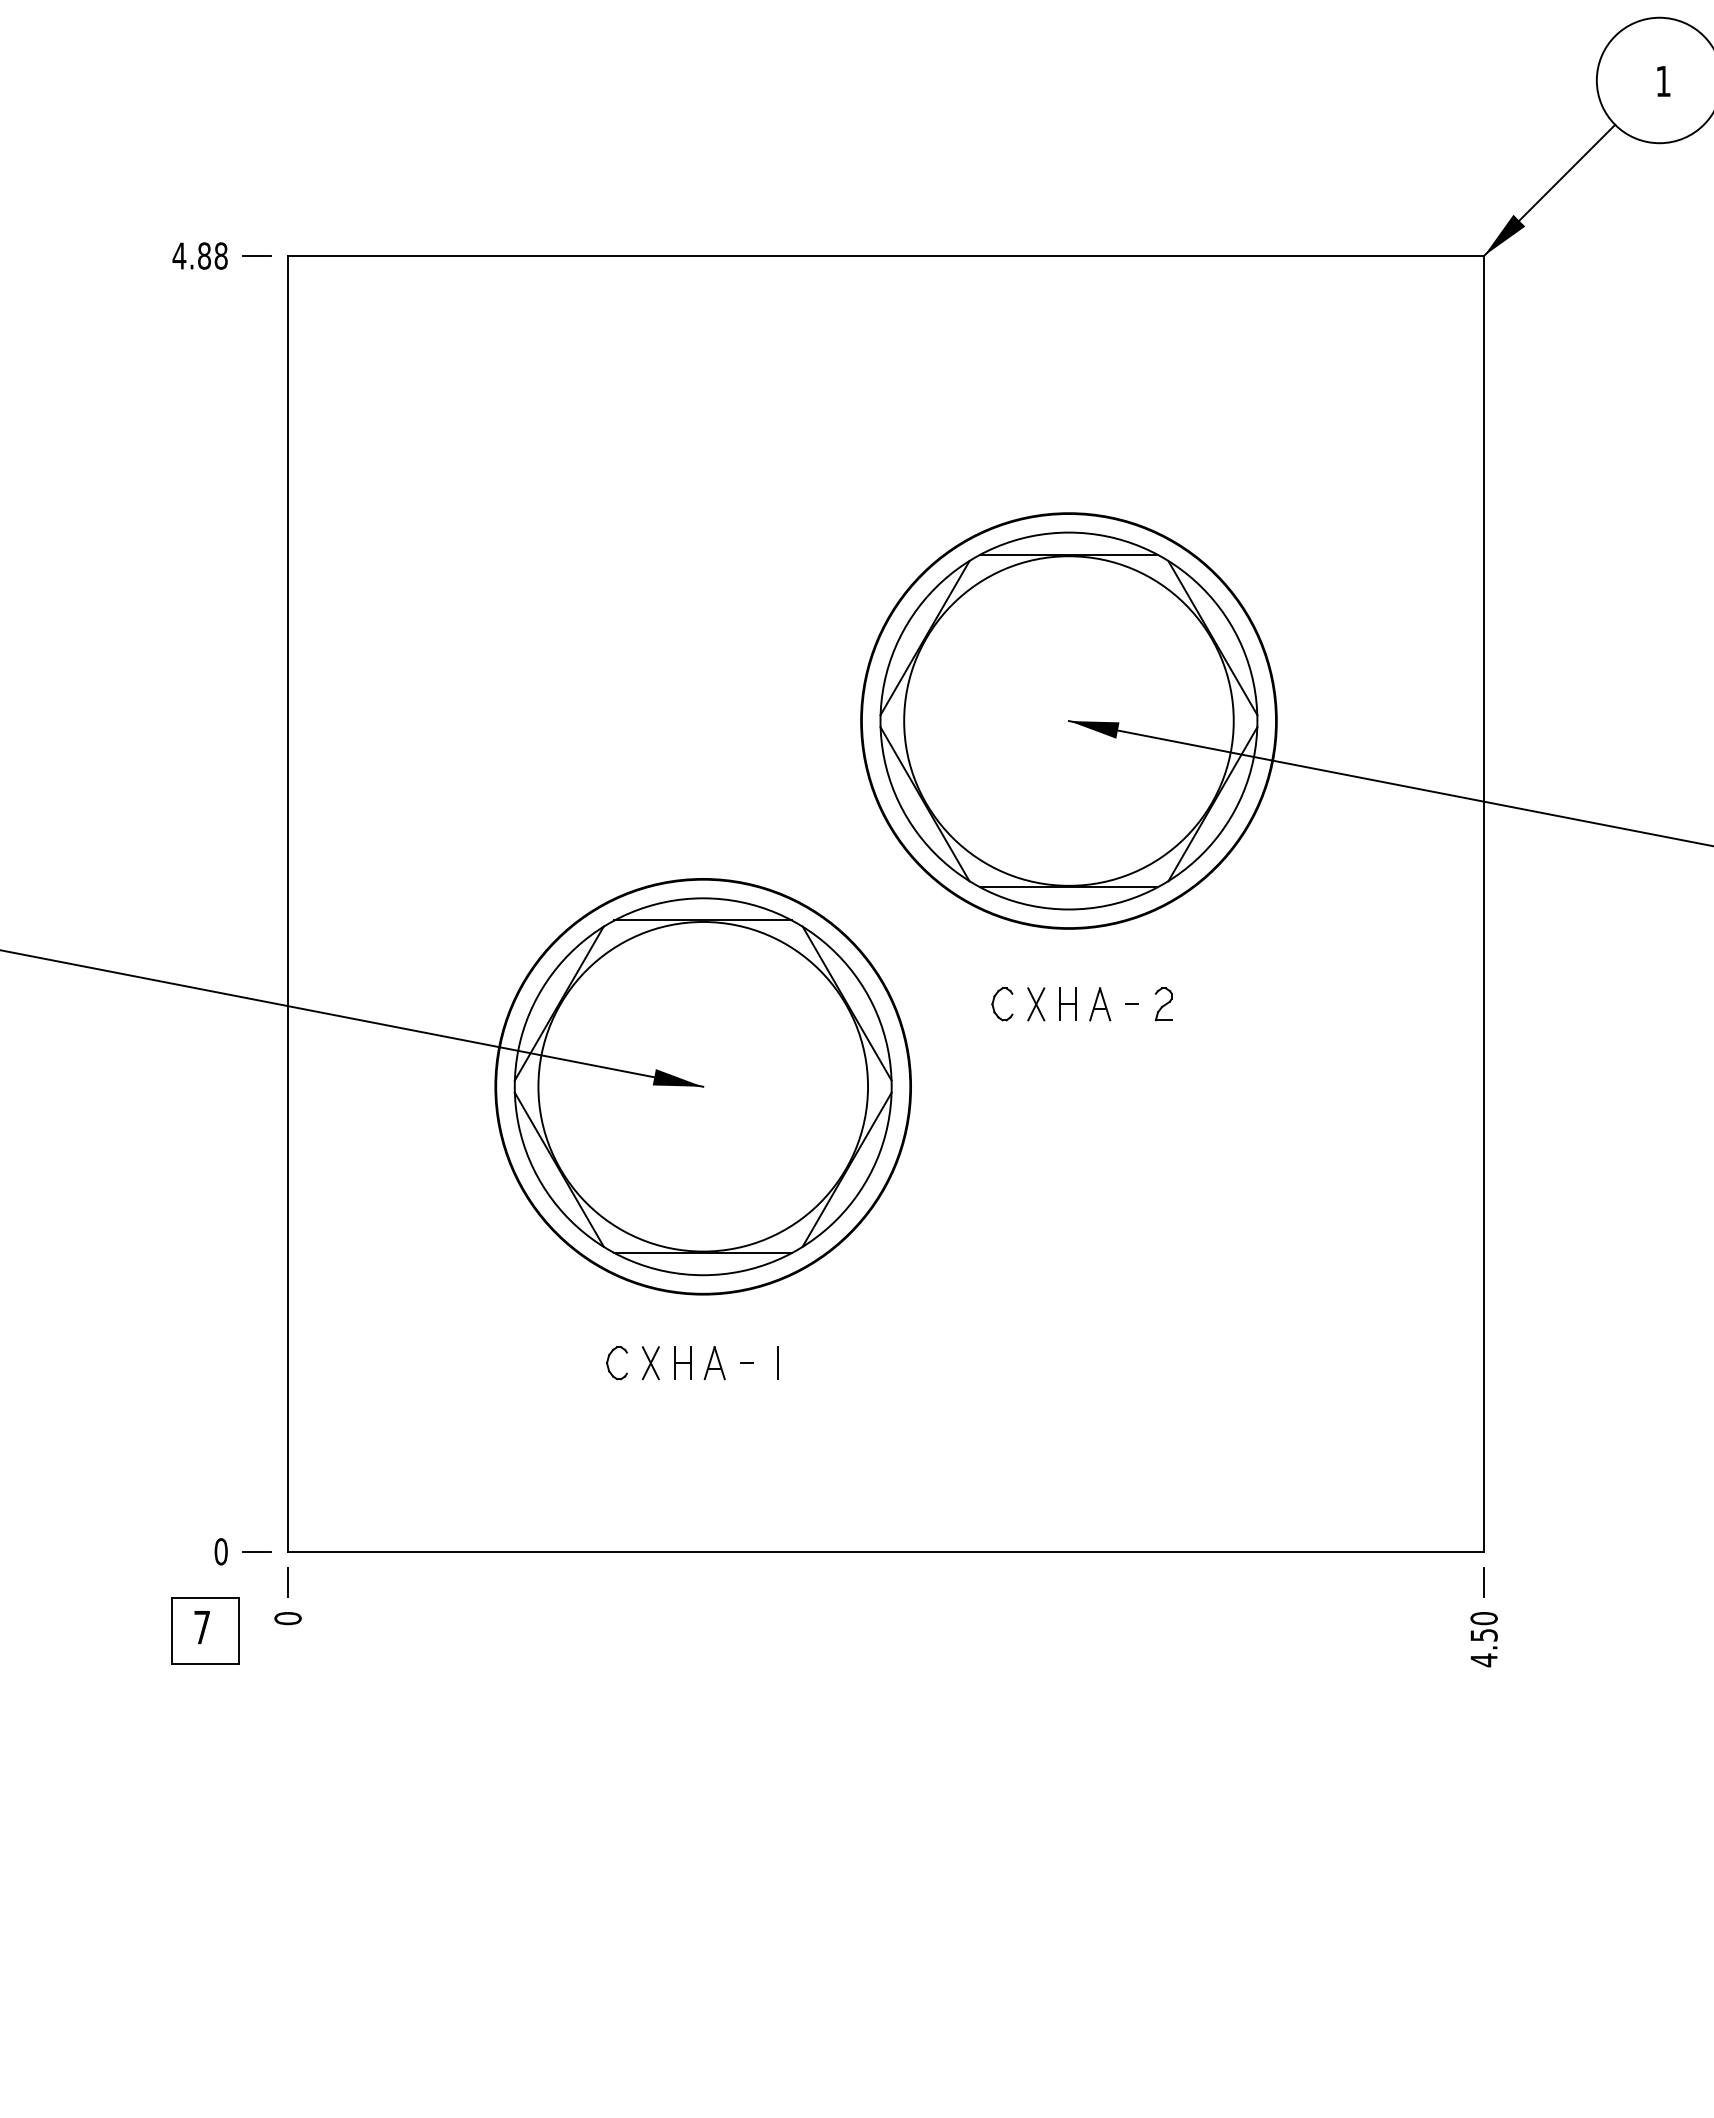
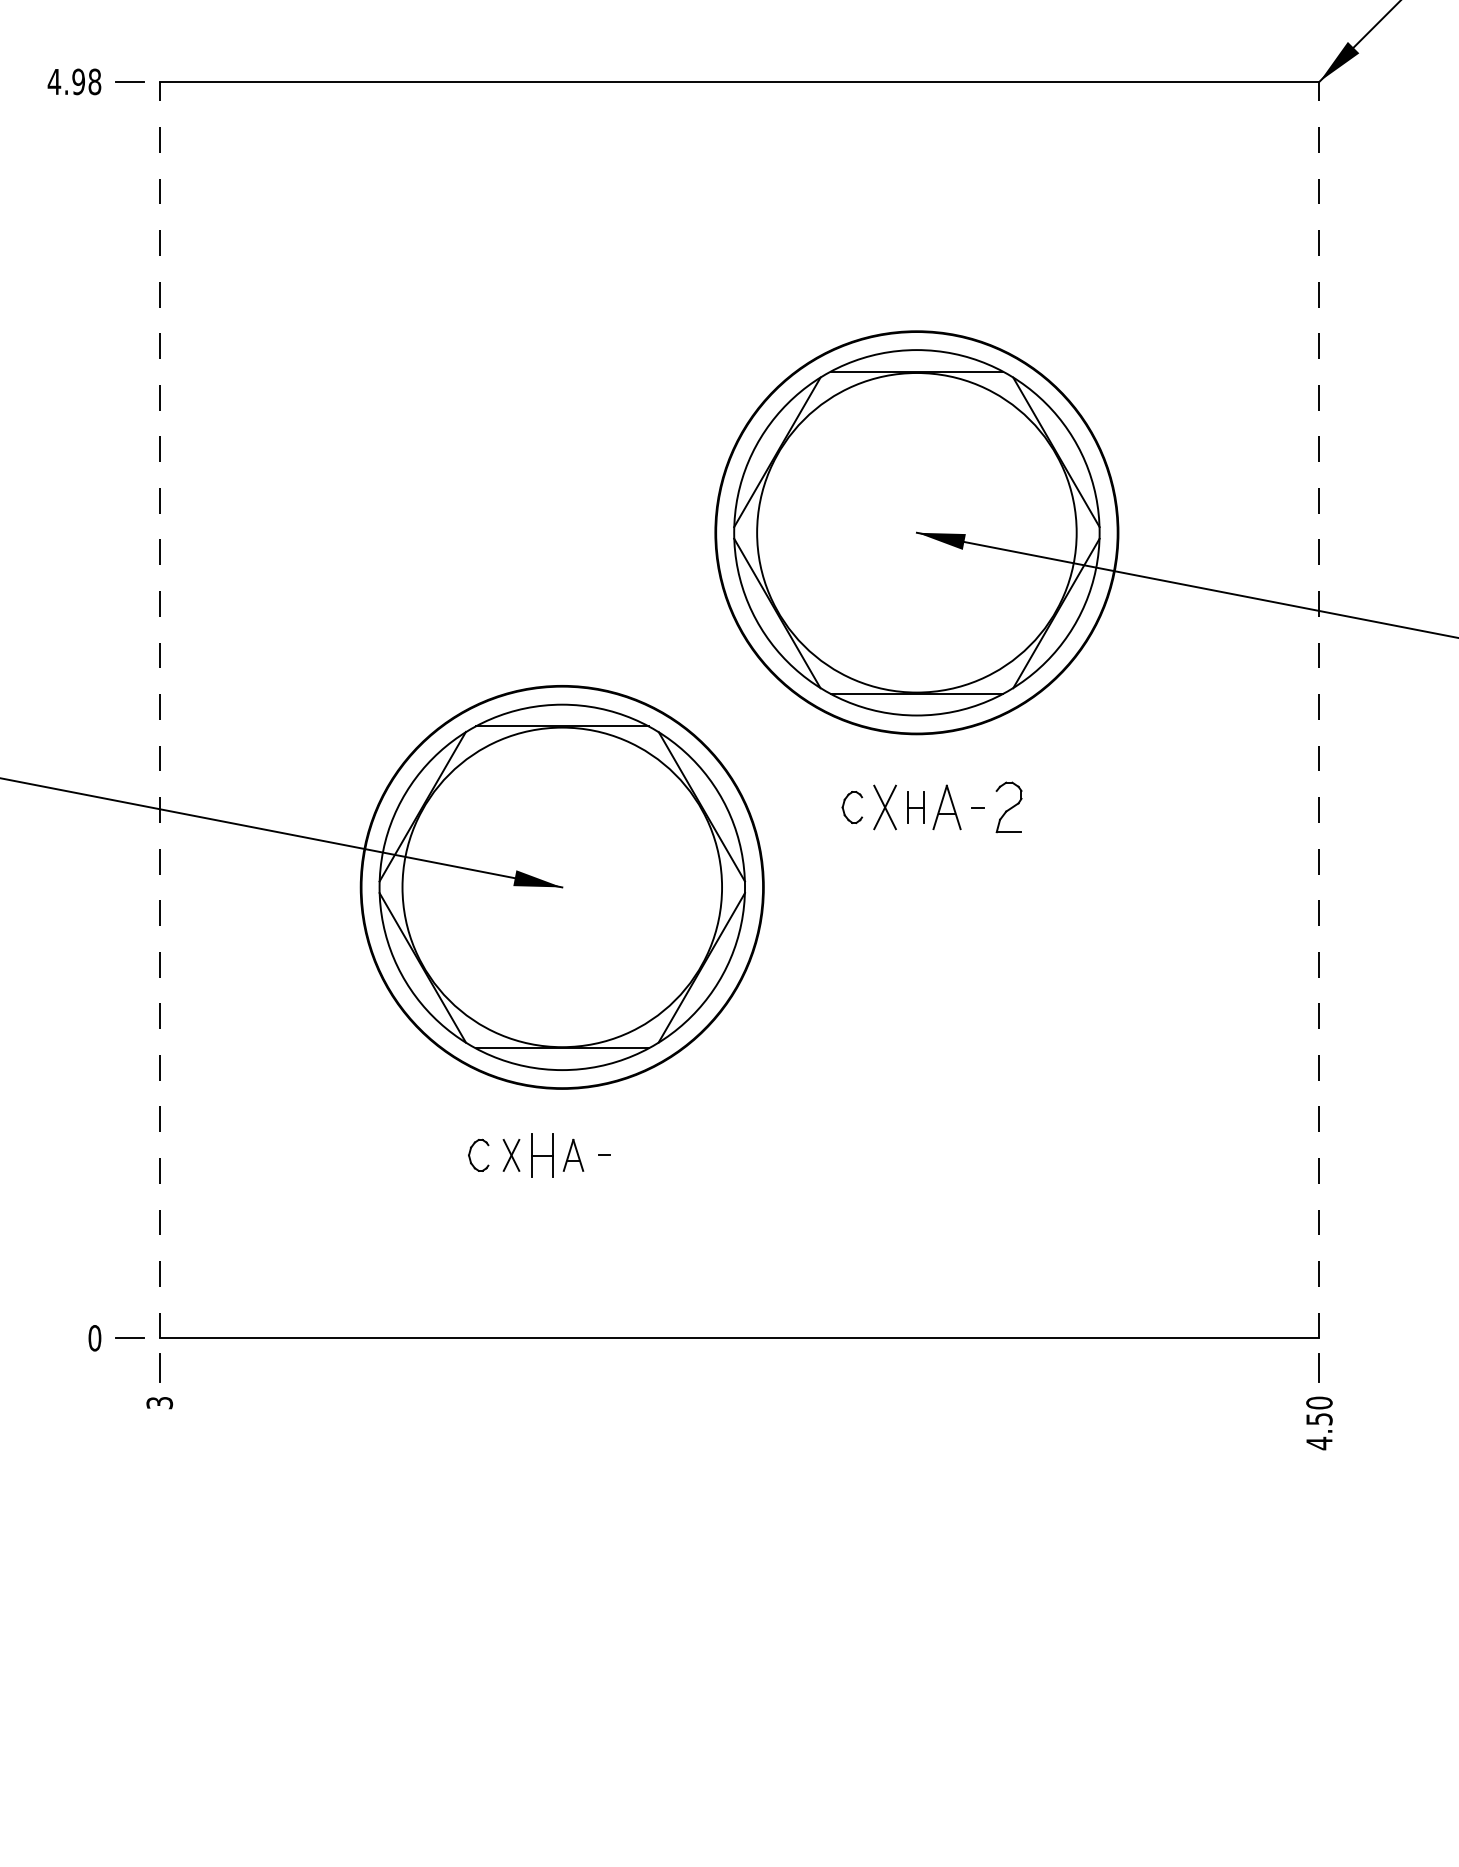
text: (204, 255) -> (78, 81), 4.88 -> 4.98
line: (288, 903) -> (160, 709), solid -> dashed
line: (1484, 903) -> (1319, 709), solid -> dashed
part: (1036, 1004) -> (885, 807), size x1.4
part: (1100, 1004) -> (947, 807), size x1.4
part: (1163, 1004) -> (1008, 807), size x1.6
part: (682, 1362) -> (542, 1154), size x1.4
line: (778, 1363) -> (635, 1155), removed
text: (287, 1618) -> (159, 1402), 0 -> 3
part: (205, 1630) -> (79, 1414), removed

